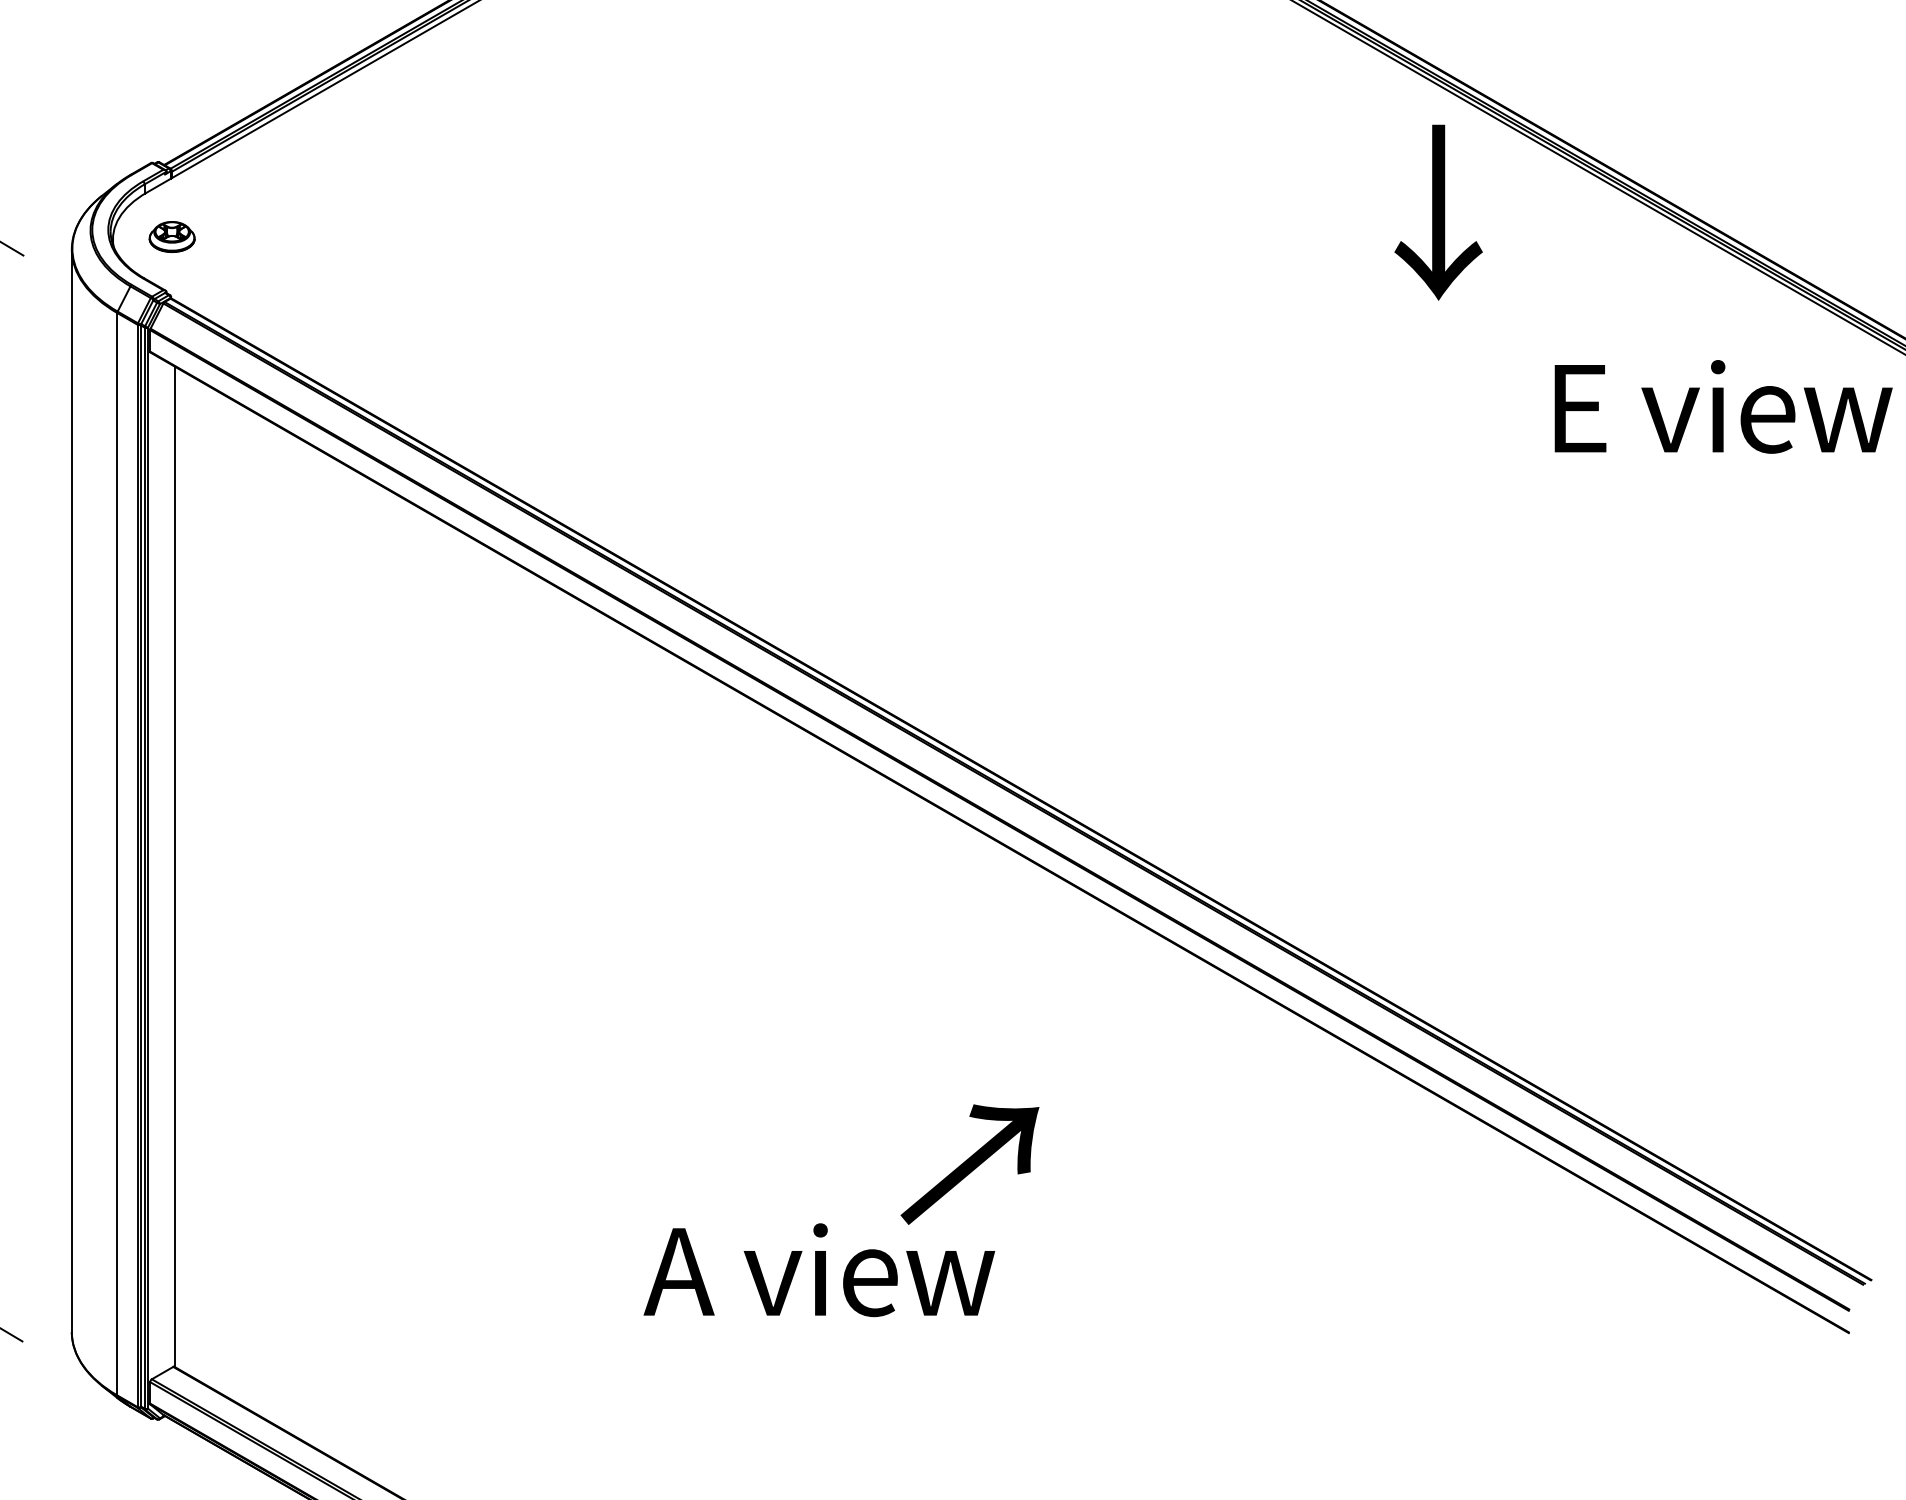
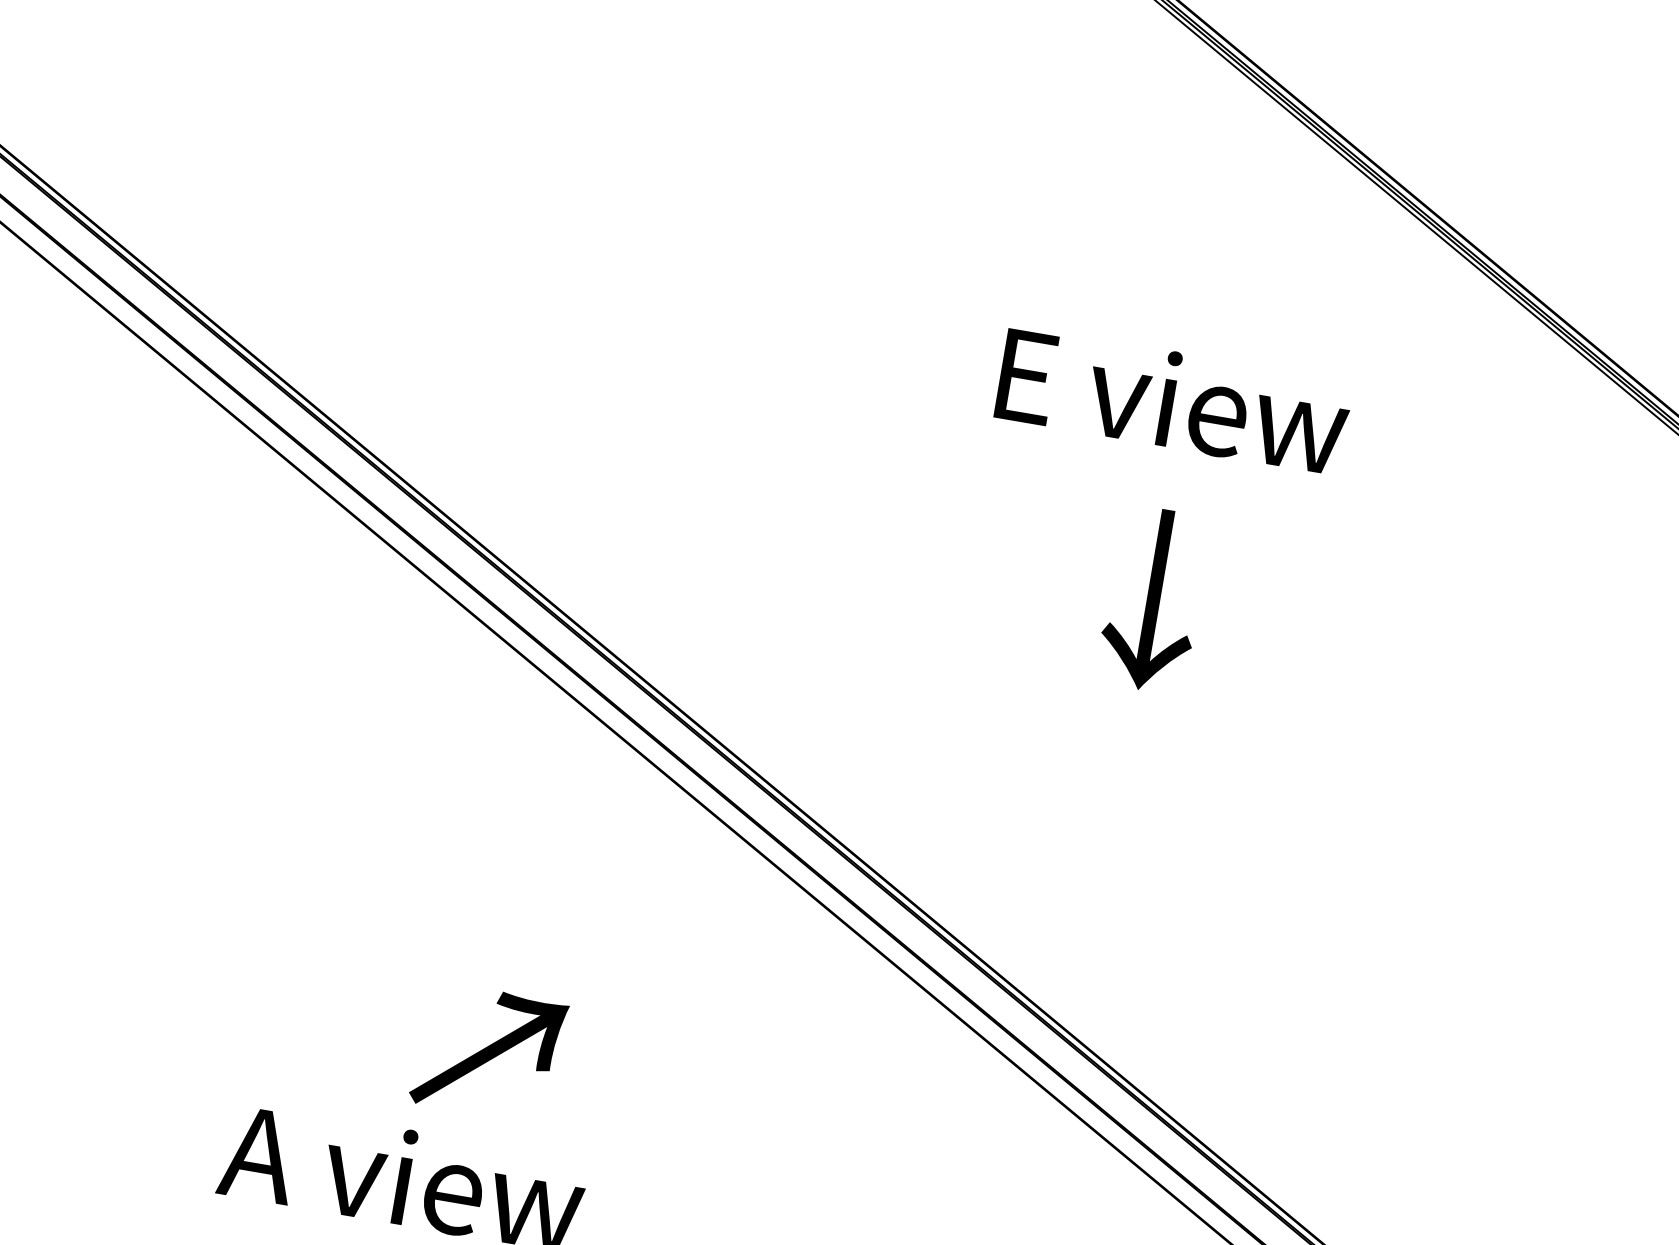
text: (1438, 212) -> (1153, 599), moved
text: (1723, 406) -> (1173, 399), moved
text: (969, 1164) -> (488, 1052), moved

